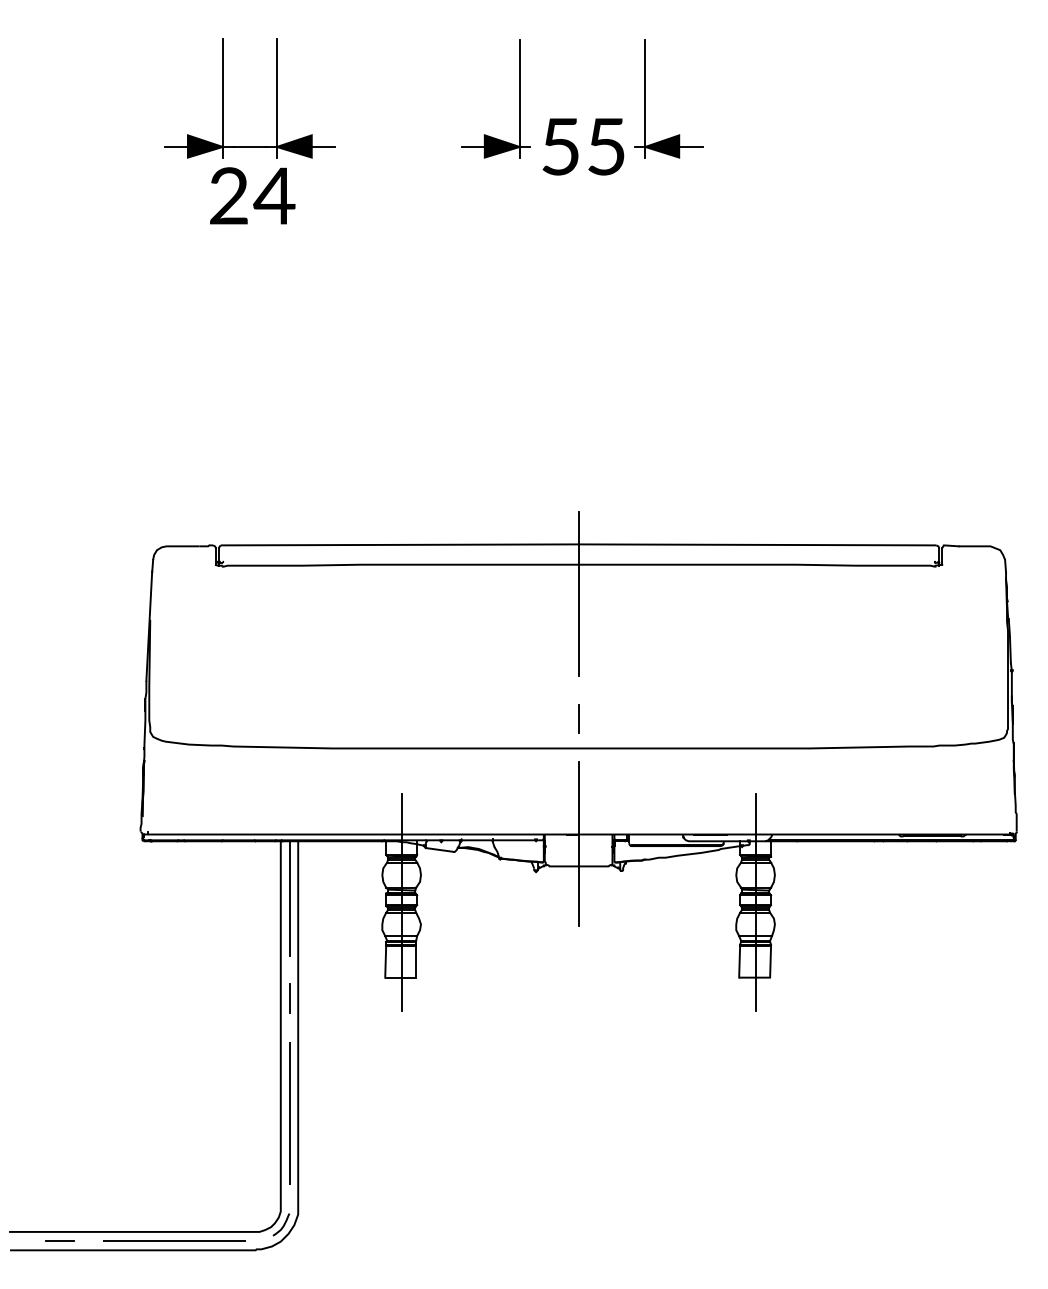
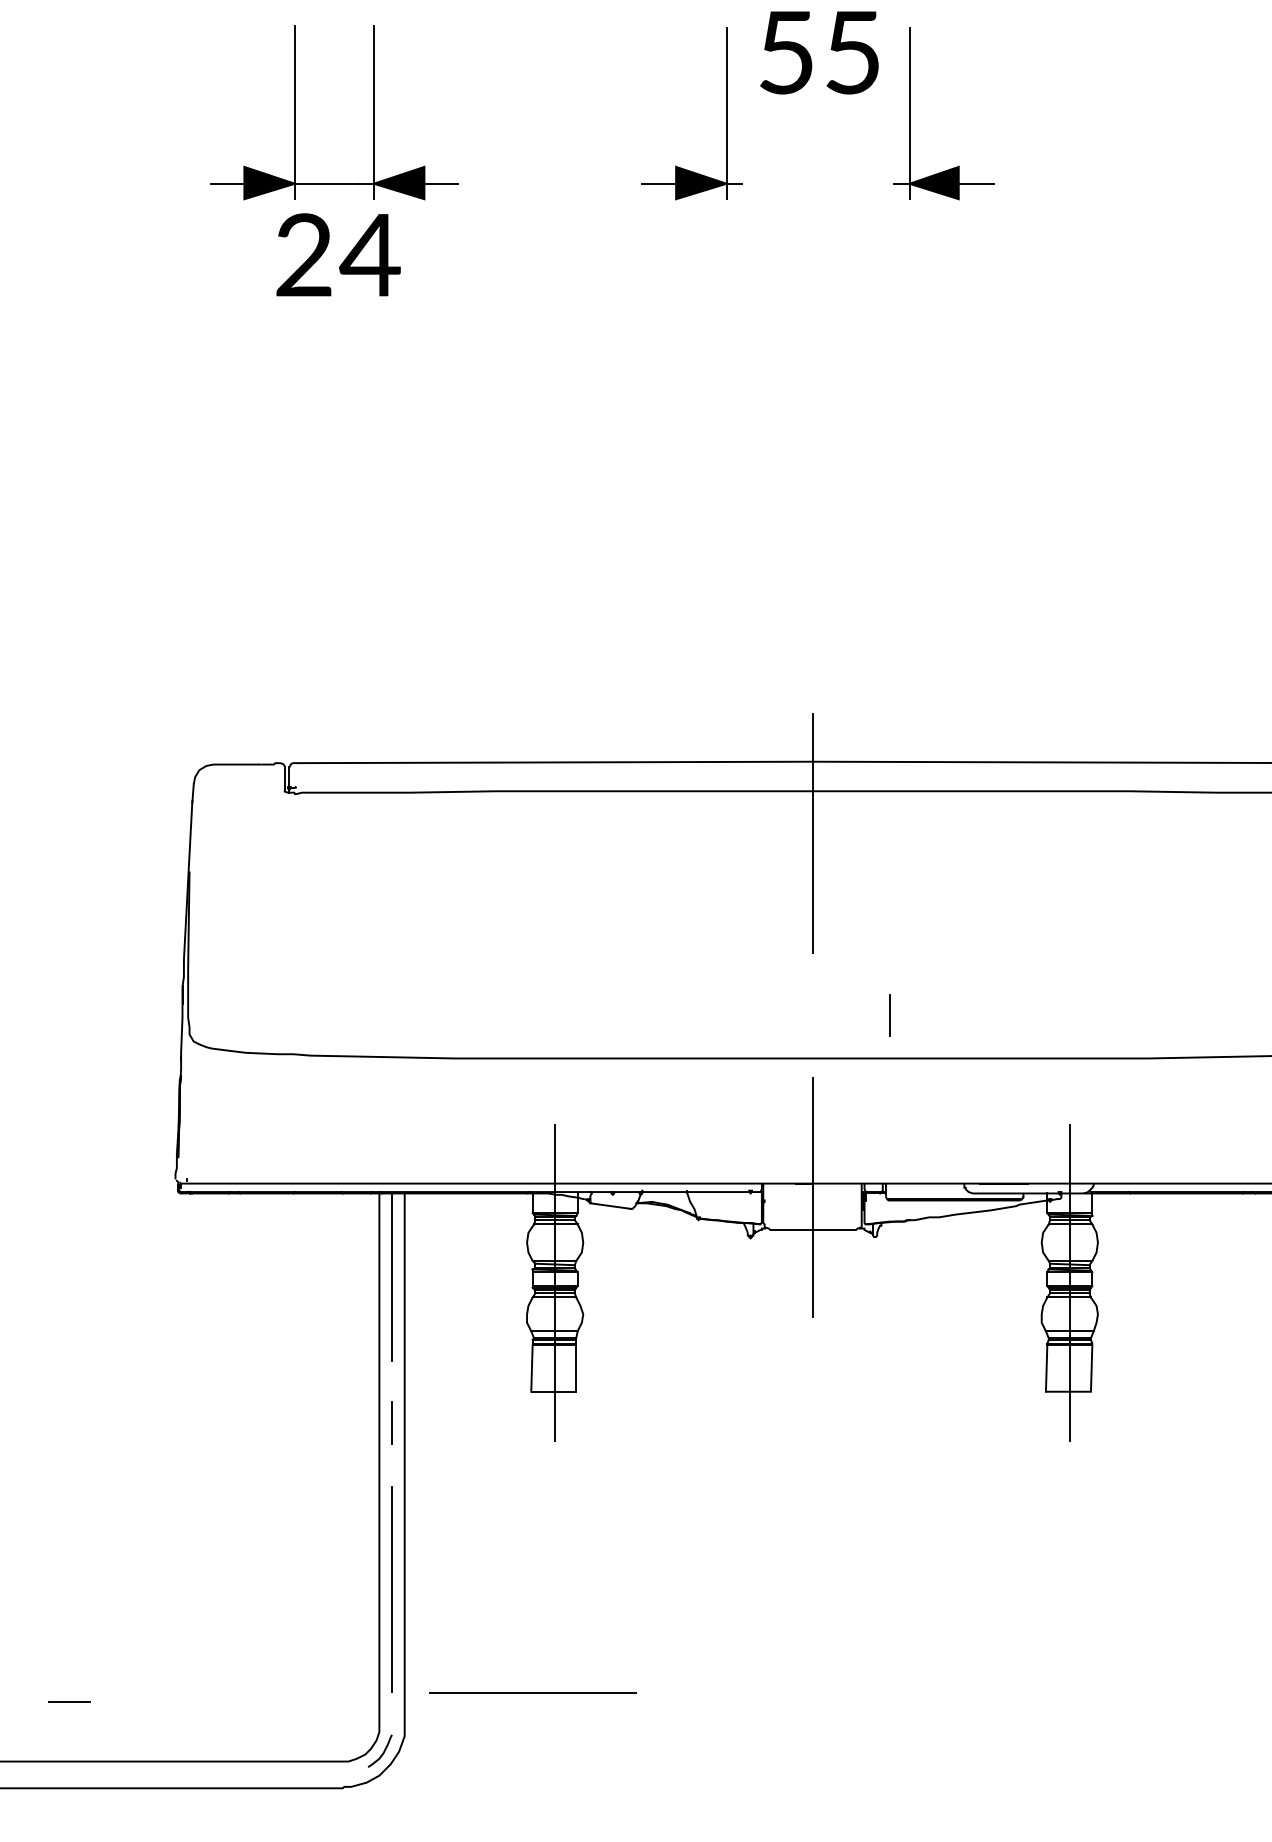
text: (583, 146) -> (819, 52), moved
line: (578, 718) -> (889, 1014), moved
line: (59, 1240) -> (69, 1701), moved
line: (174, 1240) -> (533, 1692), moved

